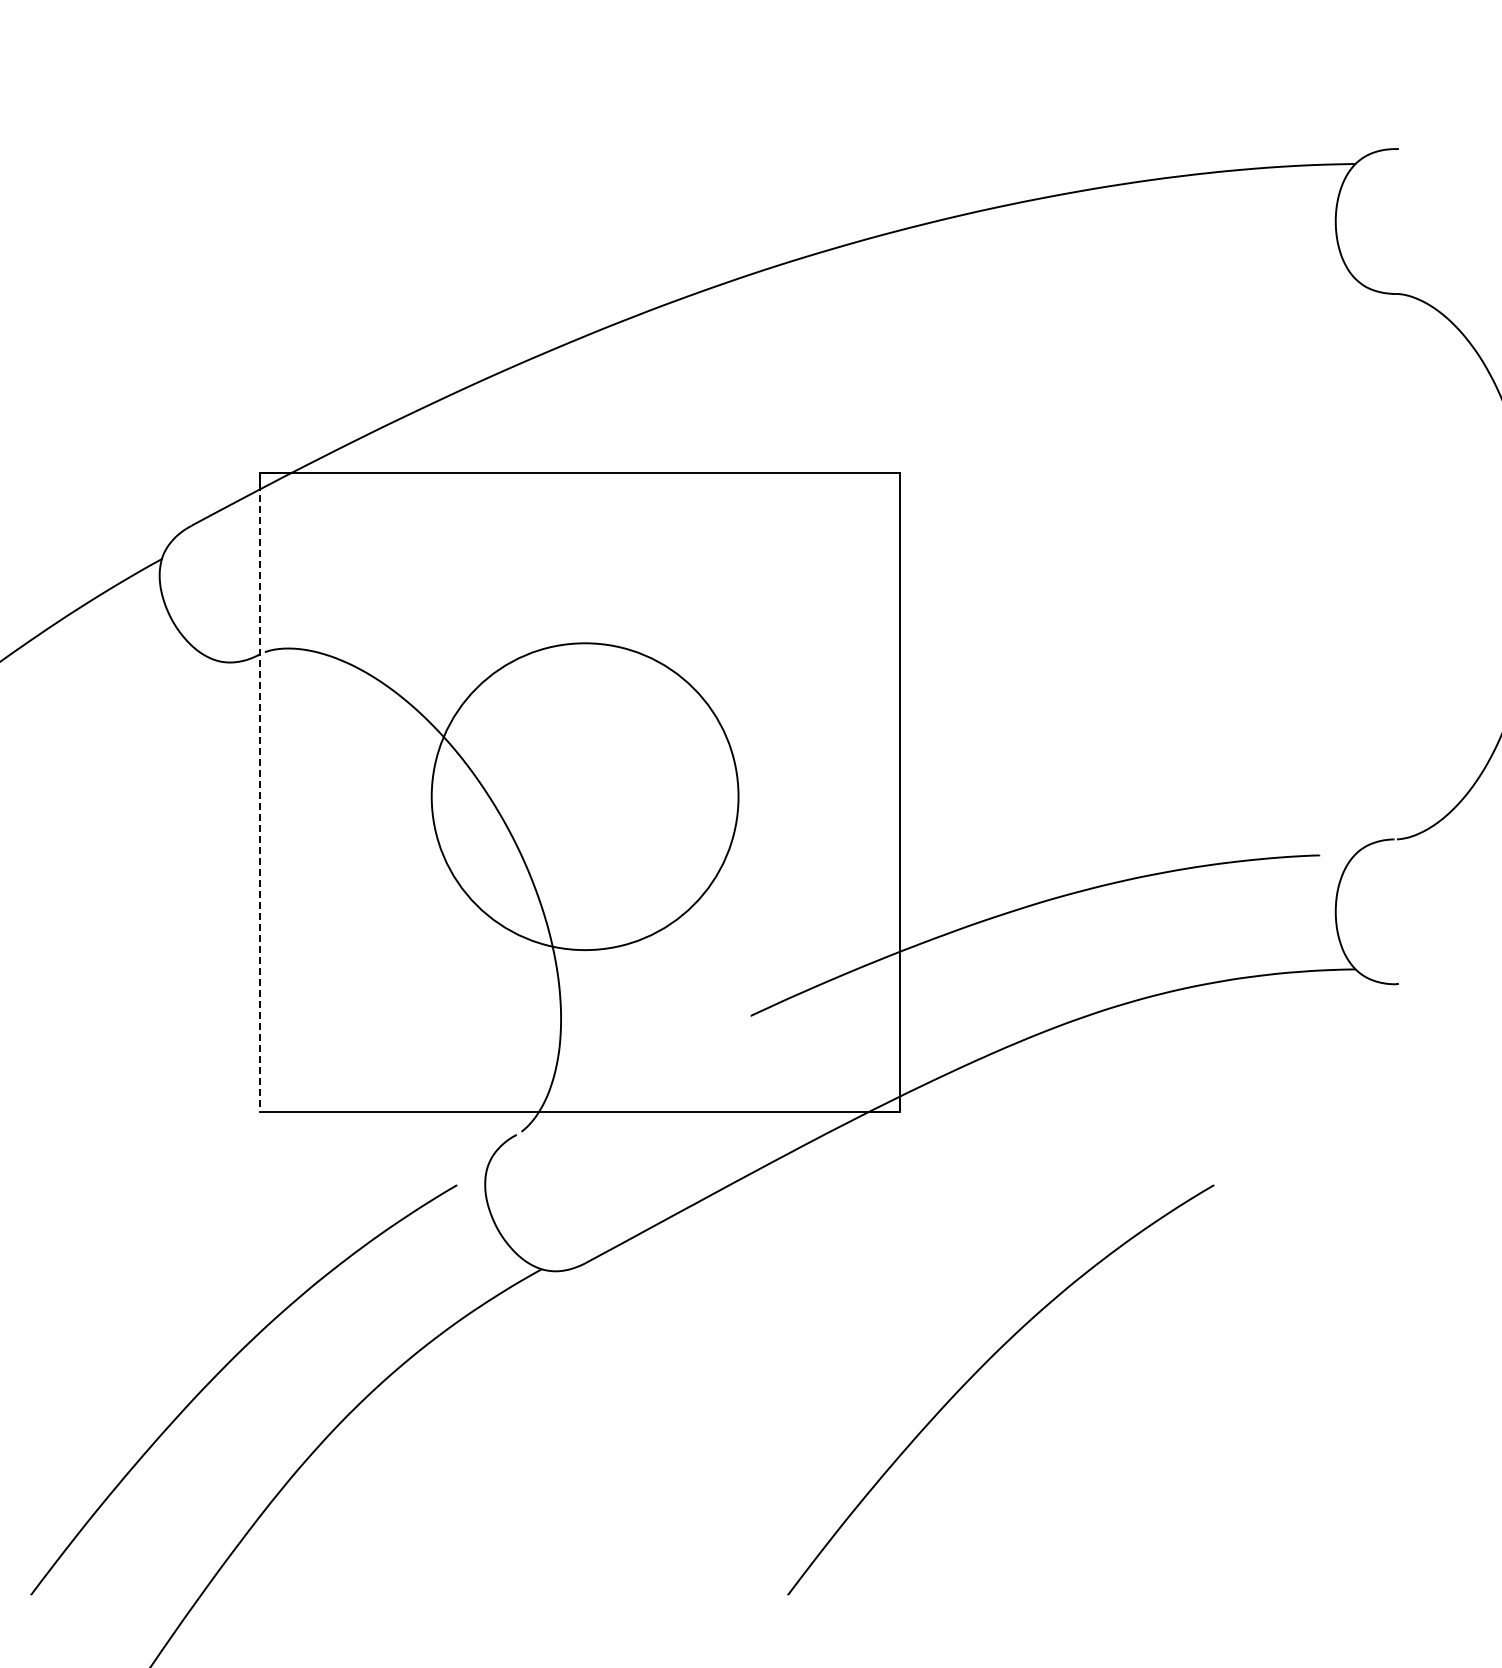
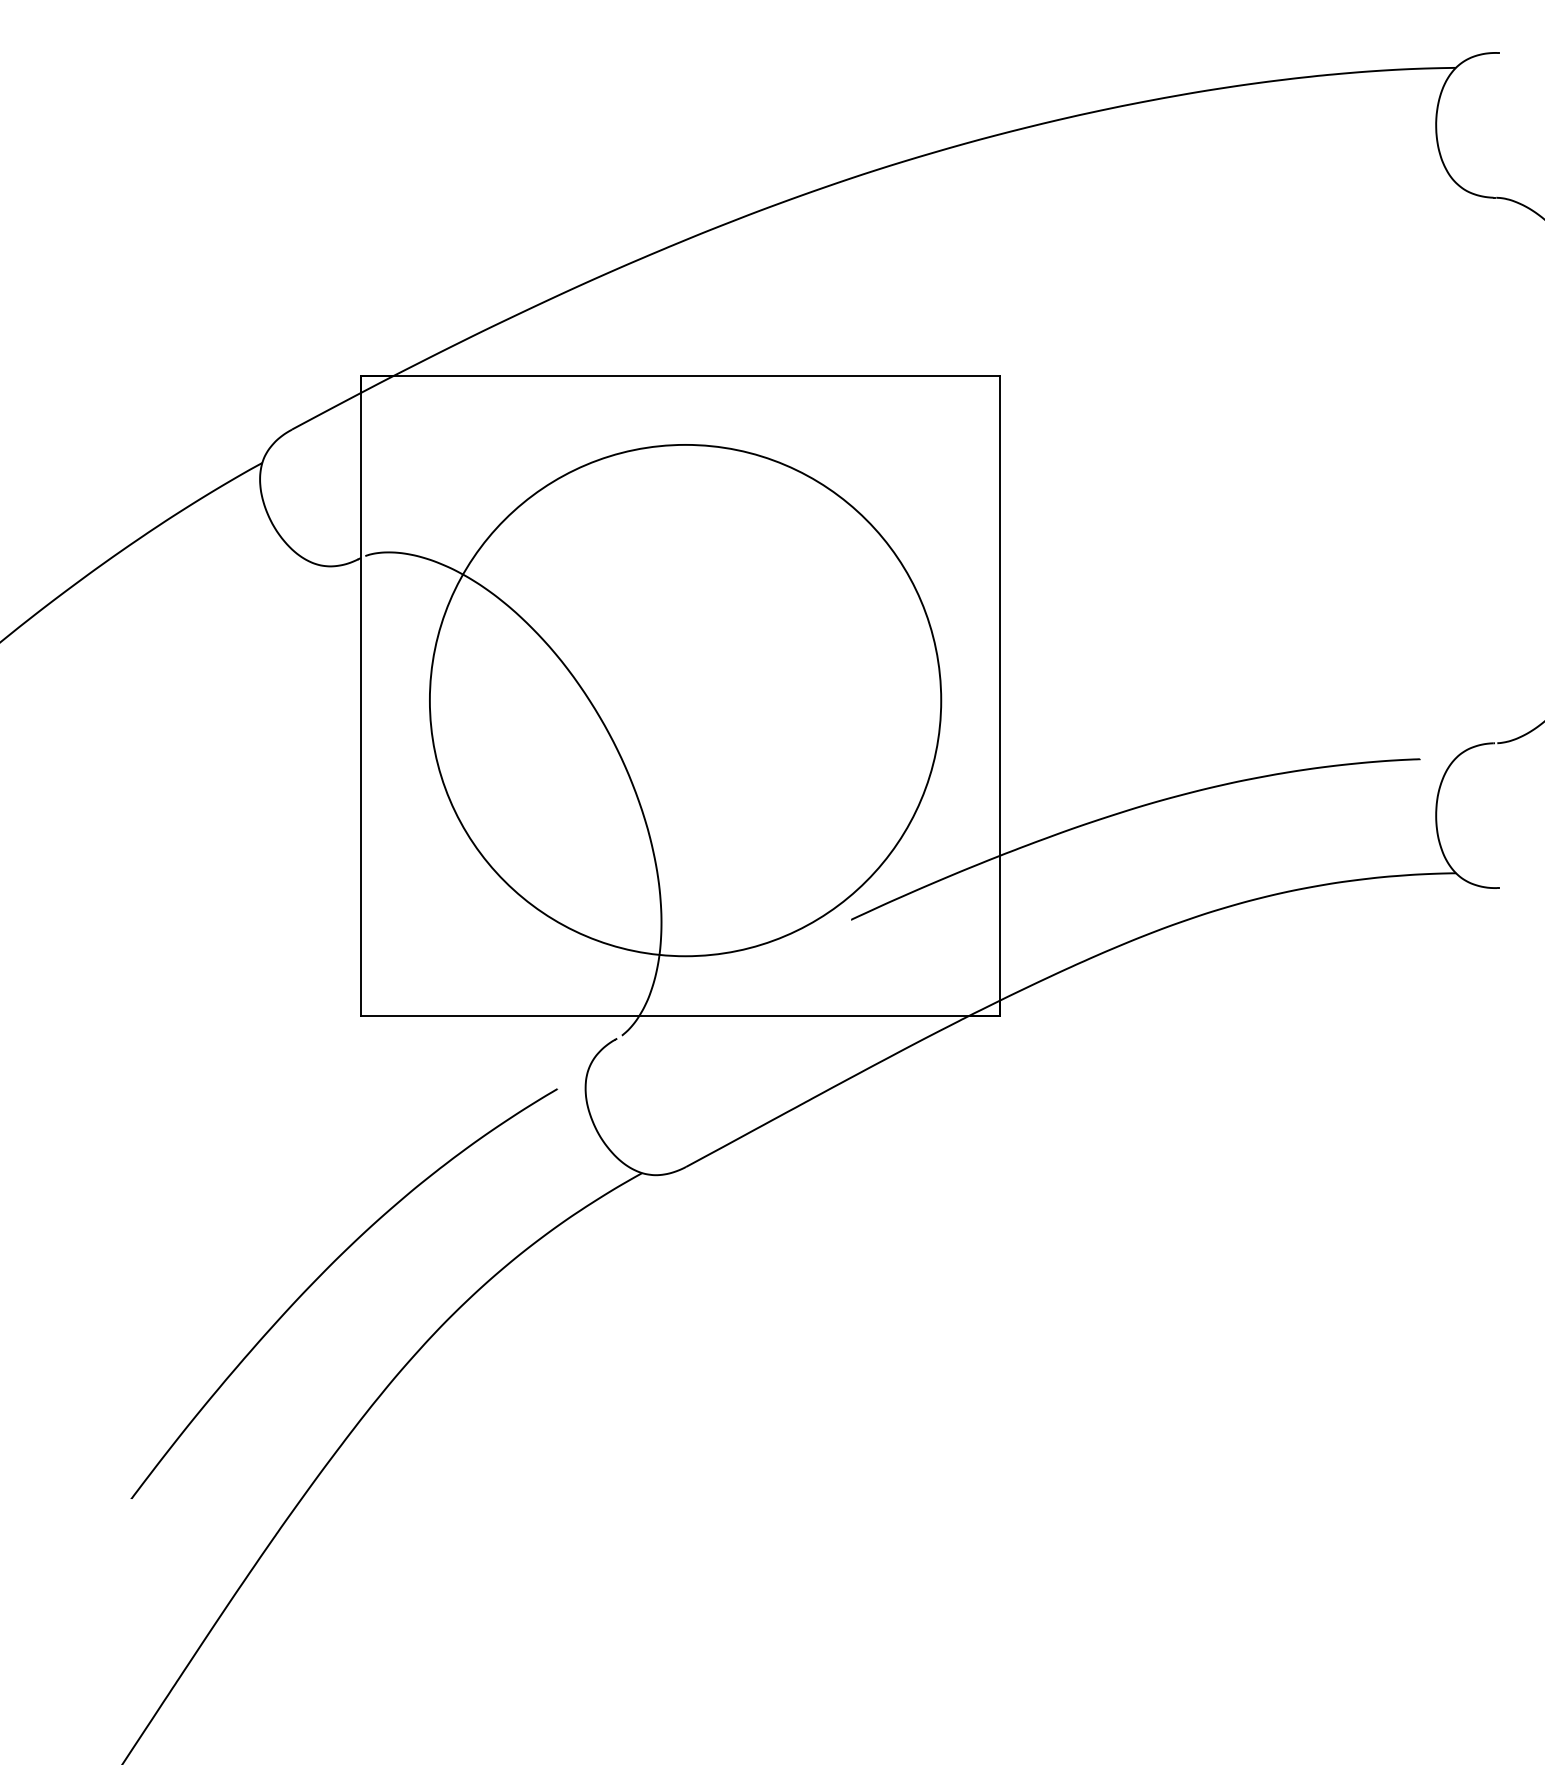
line: (260, 791) -> (360, 695), dashed -> solid
circle: (585, 796) -> (685, 700), size x1.67
curve: (980, 1369) -> (1080, 1273), removed

